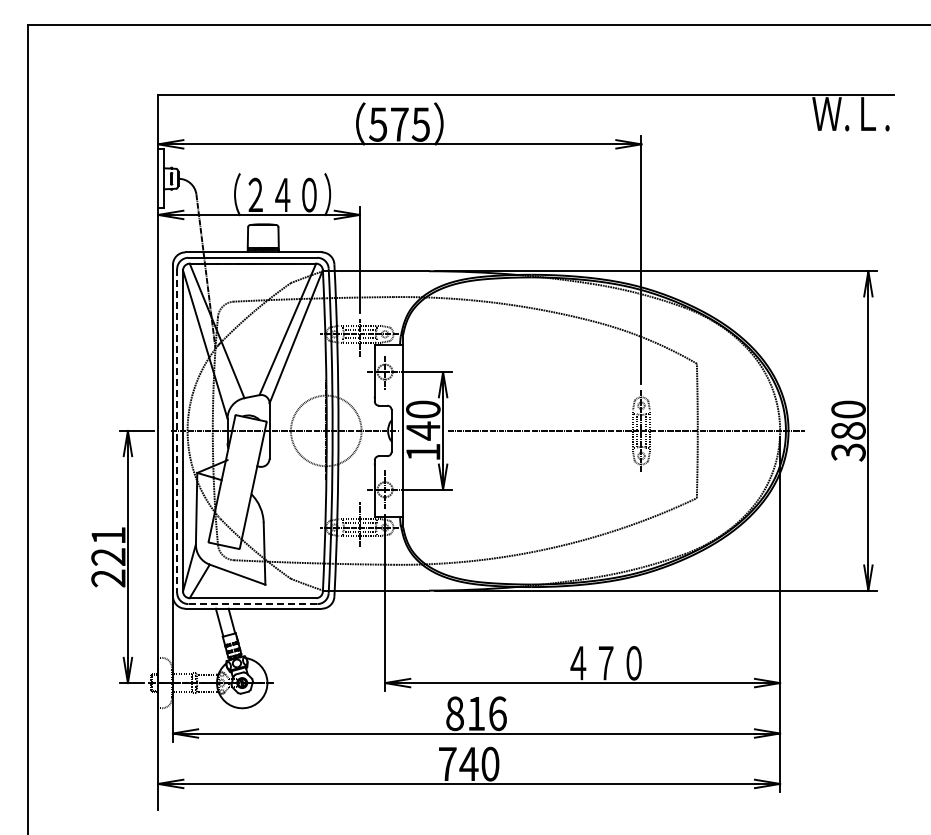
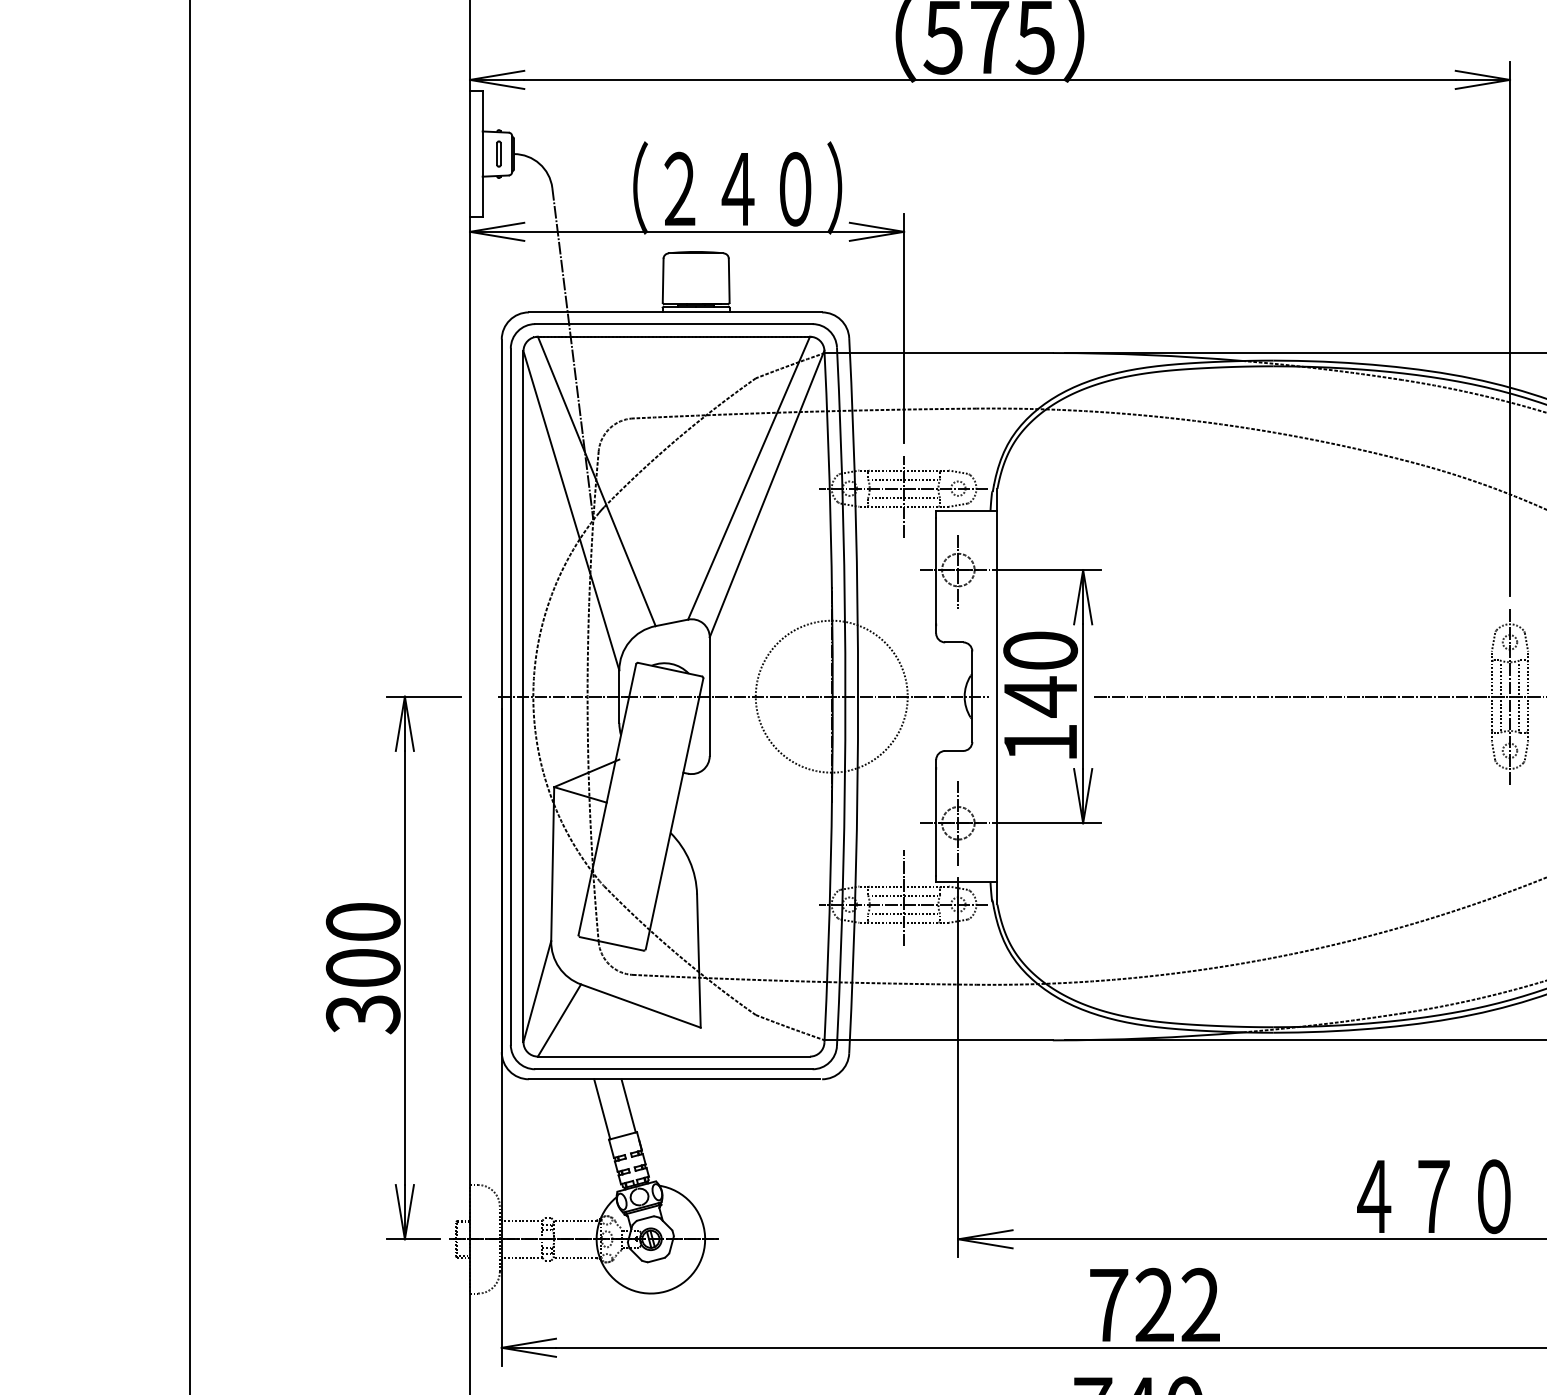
line: (177, 430) -> (511, 695), dashed -> solid
text: (108, 556) -> (363, 966), 221 -> 300
line: (253, 604) -> (675, 1070), dashed -> solid
text: (476, 713) -> (1155, 1304), 816 -> 722

